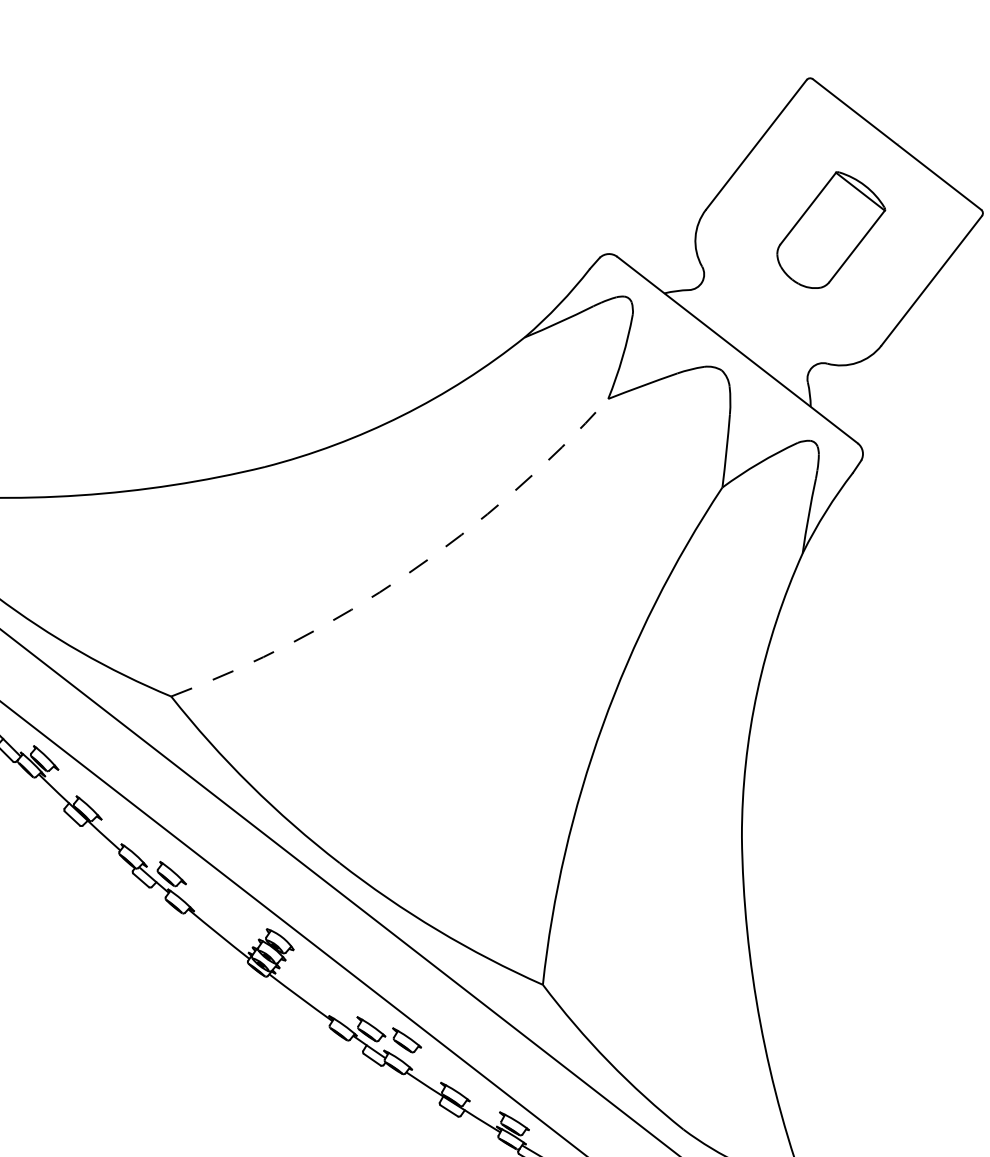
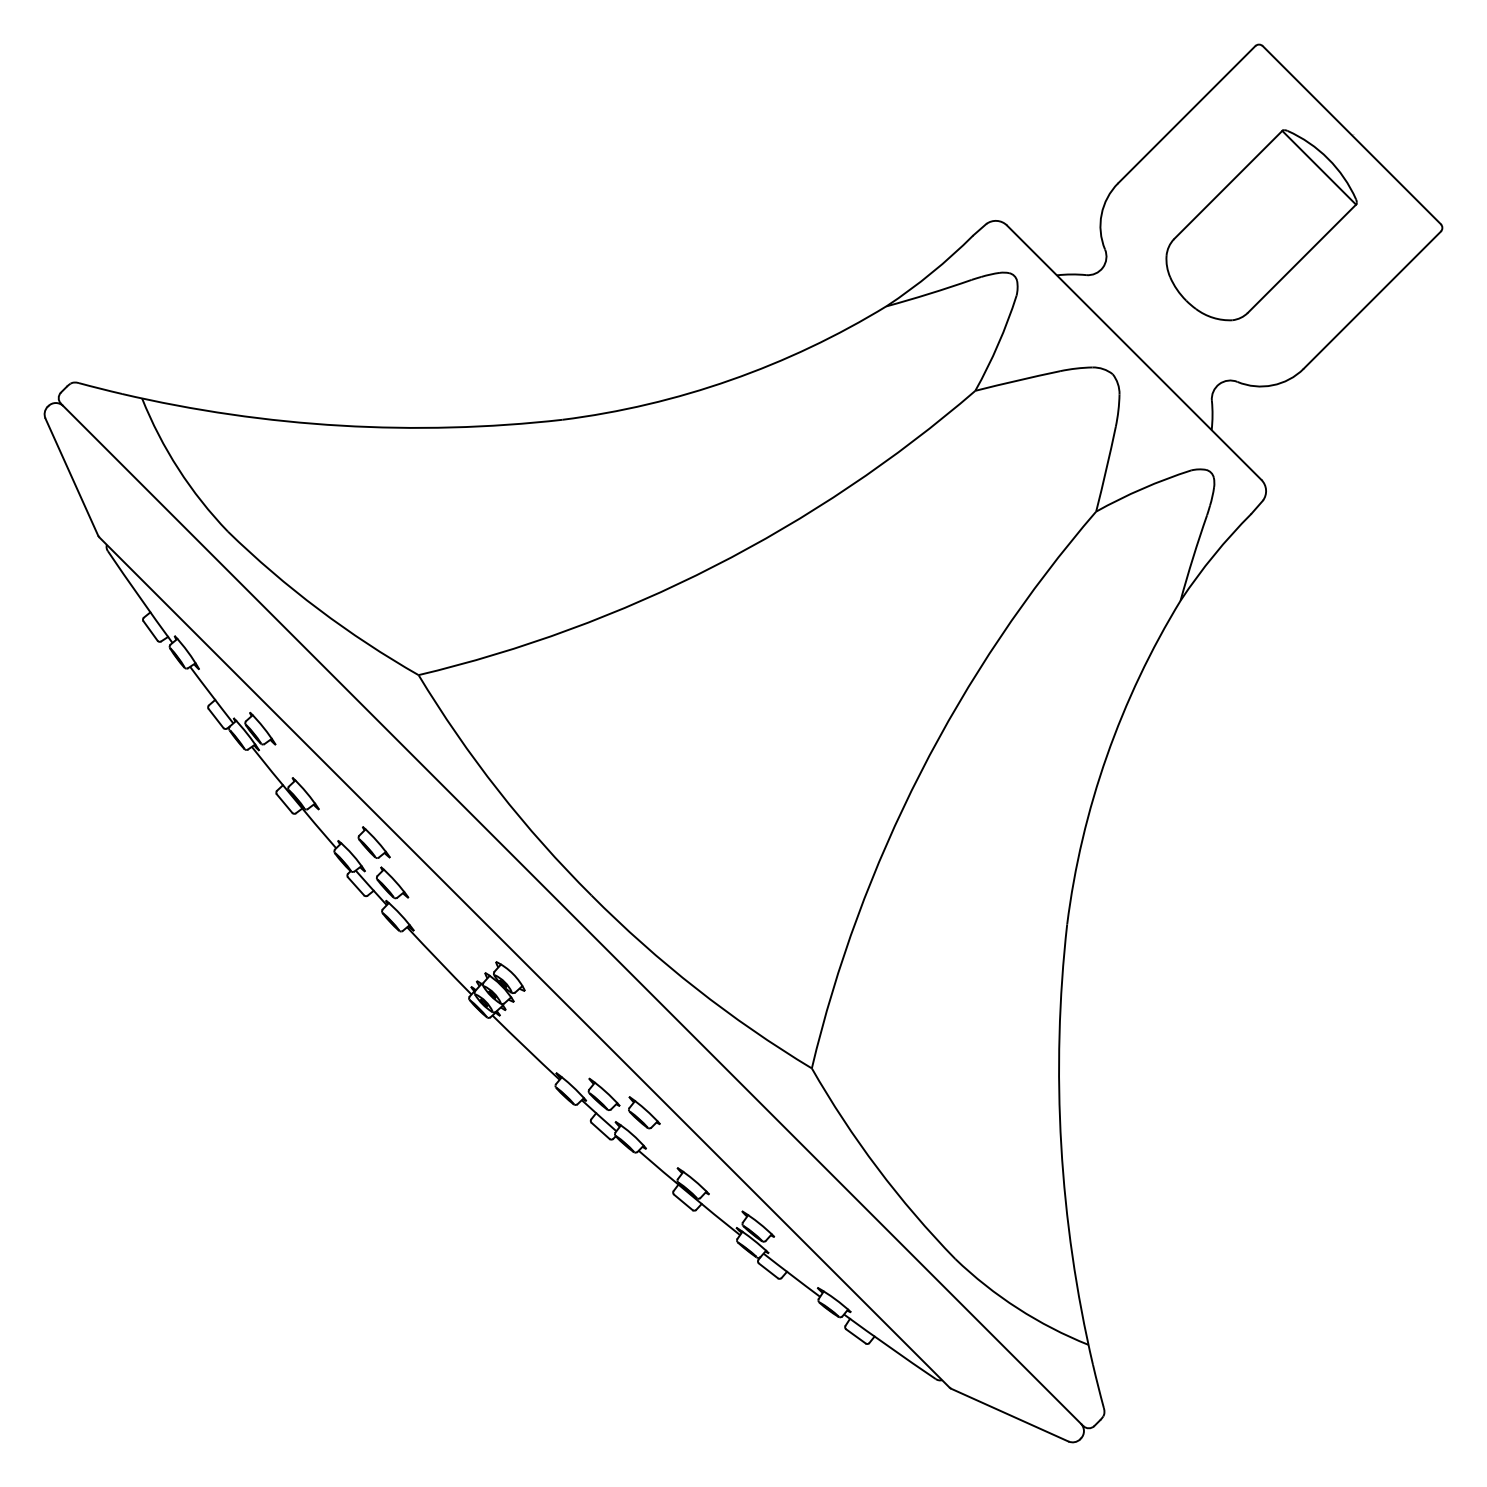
part: (830, 229) -> (1261, 225), size x1.43
arc: (408, 573) -> (714, 566), dashed -> solid
part: (151, 841) -> (373, 842), added

